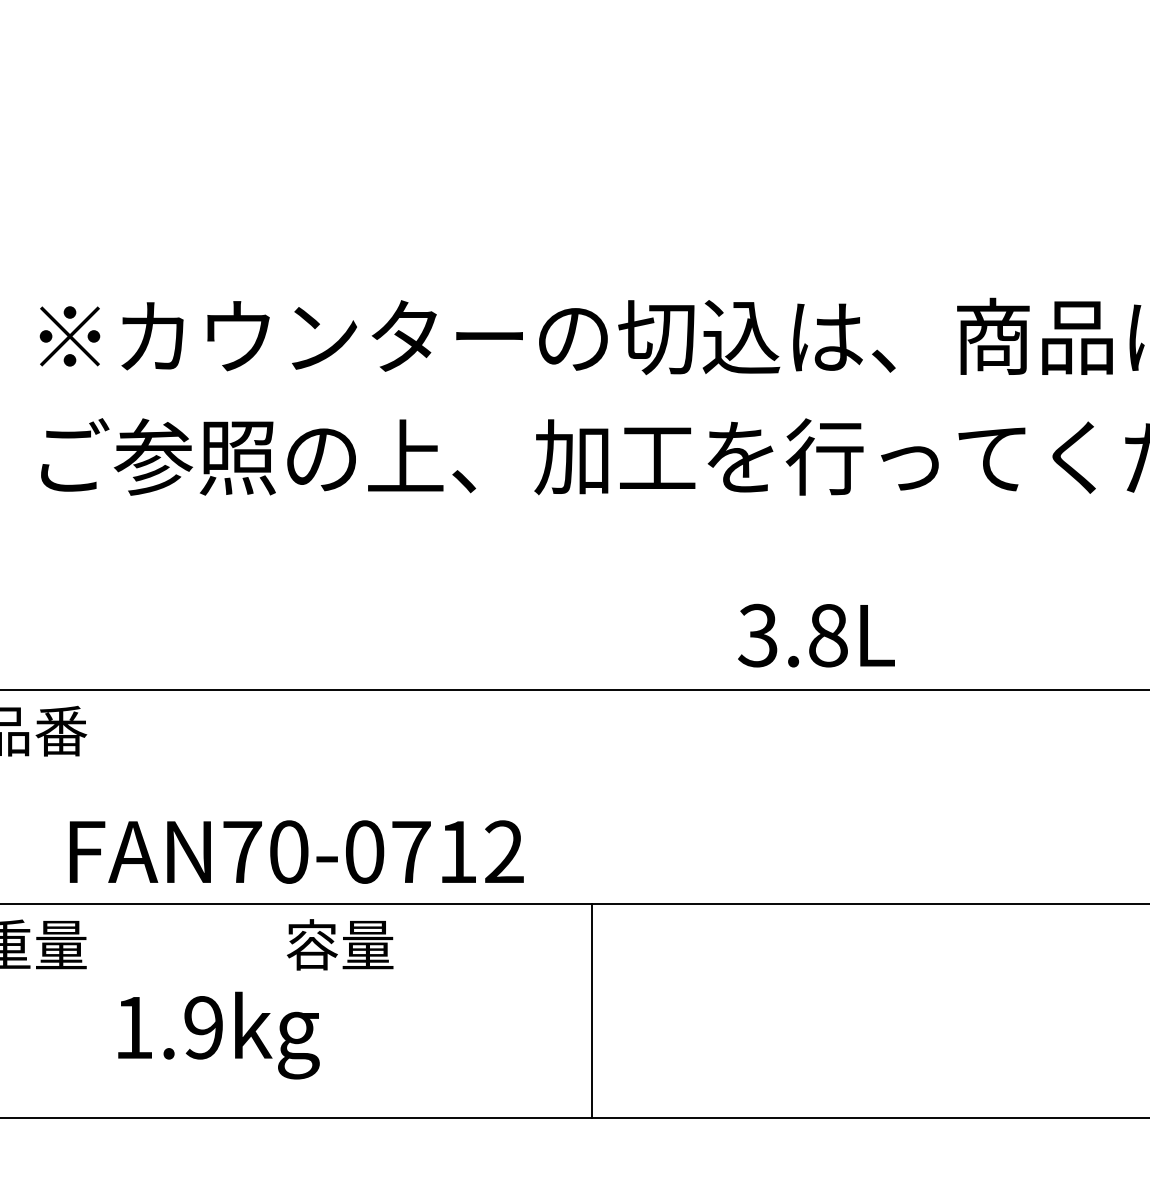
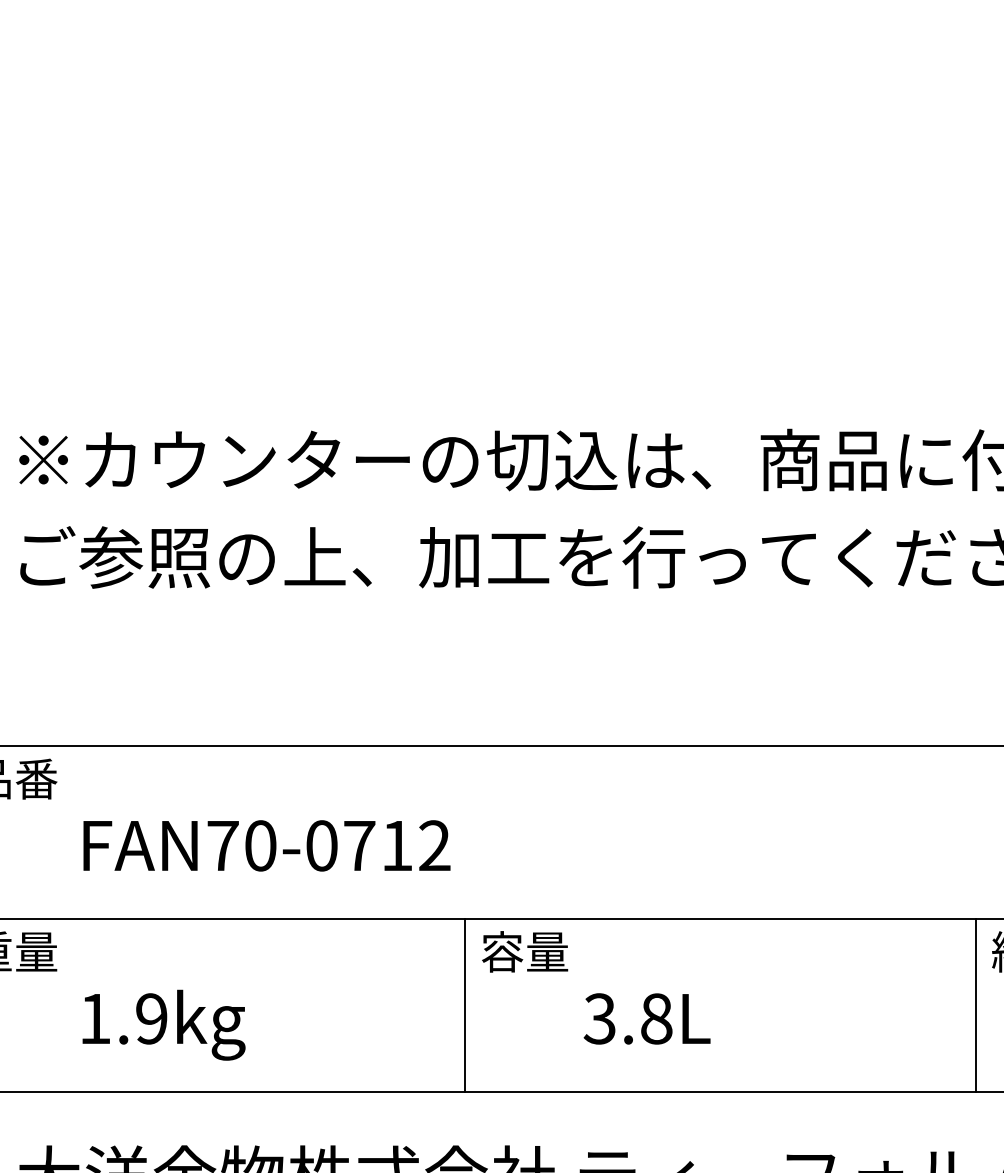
text: (815, 635) -> (646, 1018), moved
text: (296, 851) -> (266, 845), moved
text: (340, 944) -> (525, 951), moved

